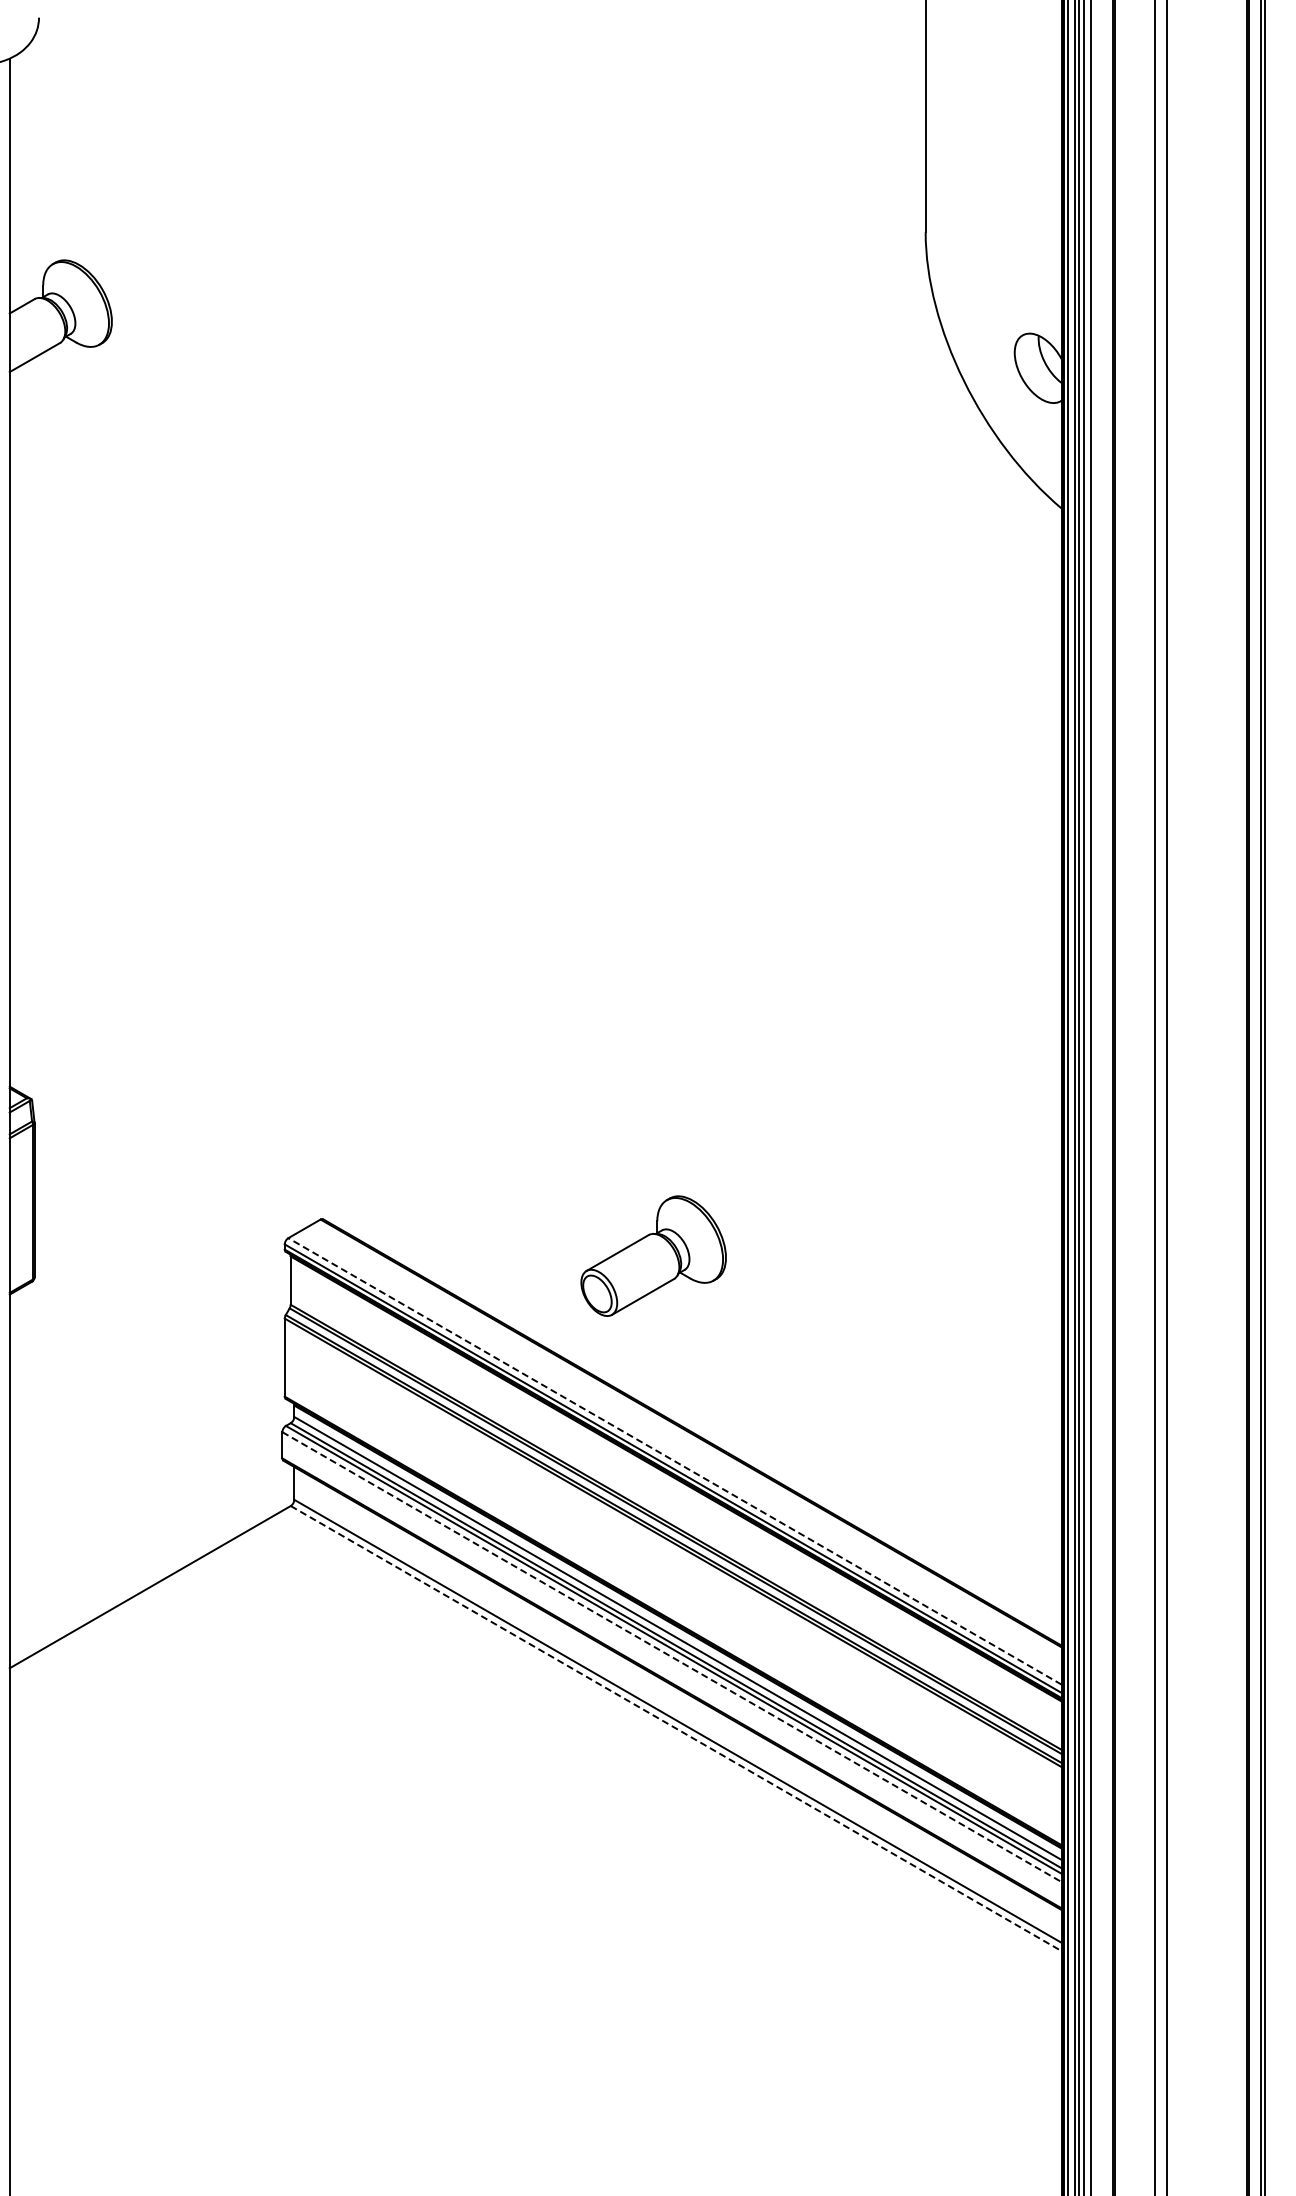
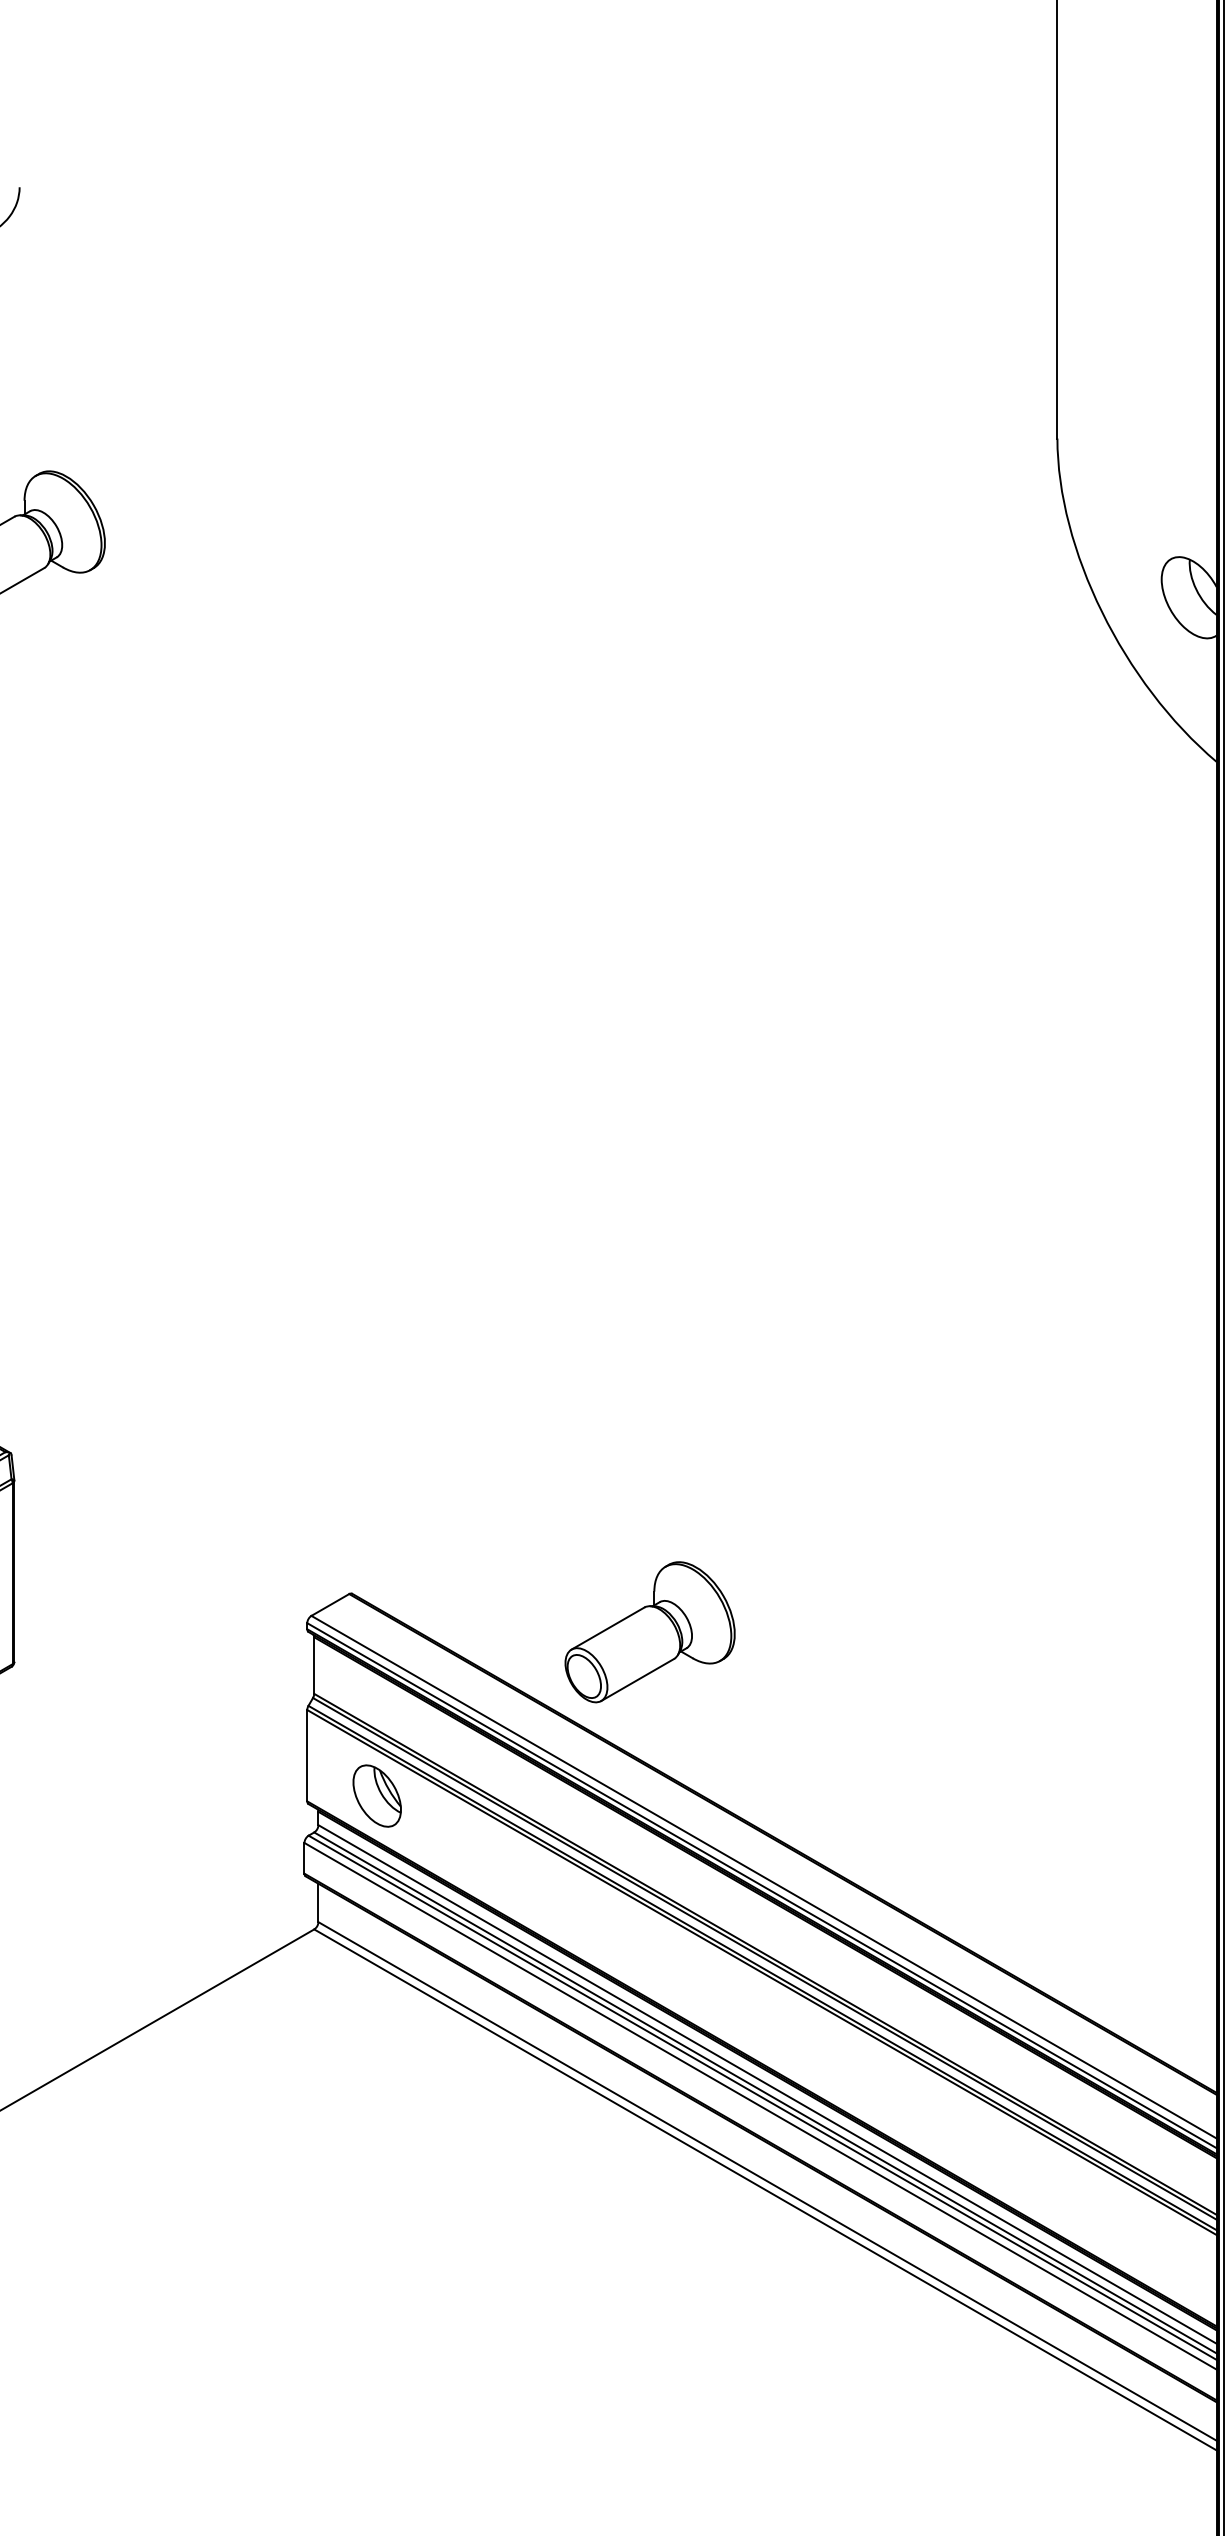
part: (653, 1255) -> (649, 1631), moved
part: (344, 1392) -> (377, 1796), added
line: (674, 1461) -> (763, 1877), dashed -> solid
line: (672, 1657) -> (761, 2106), dashed -> solid
line: (676, 1728) -> (765, 2189), dashed -> solid

